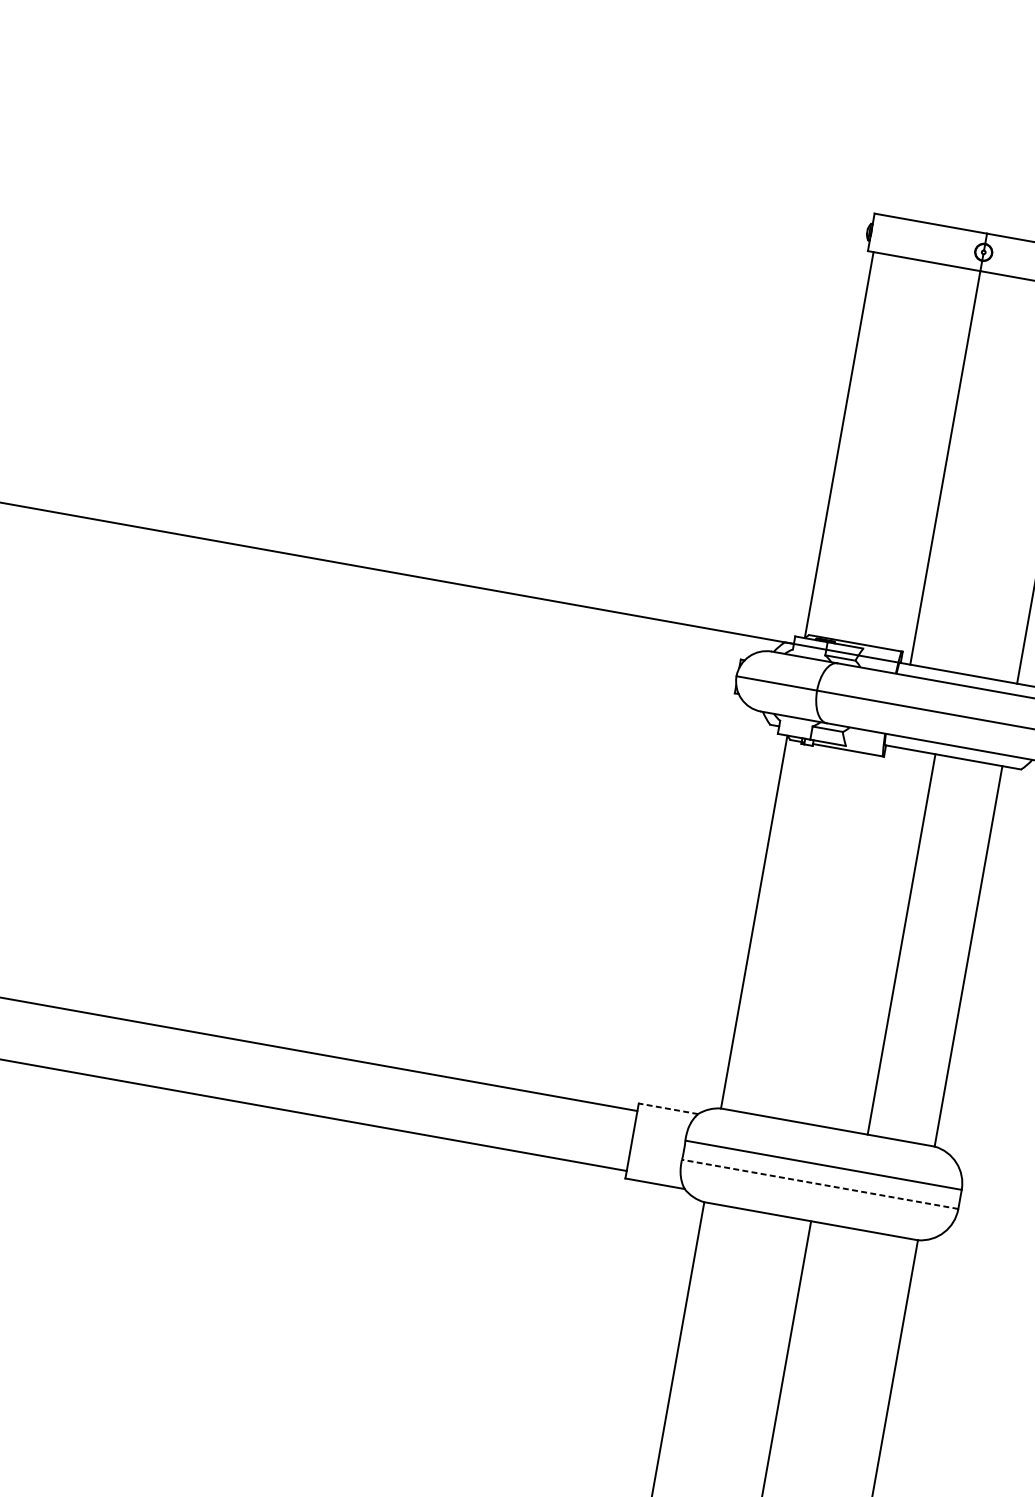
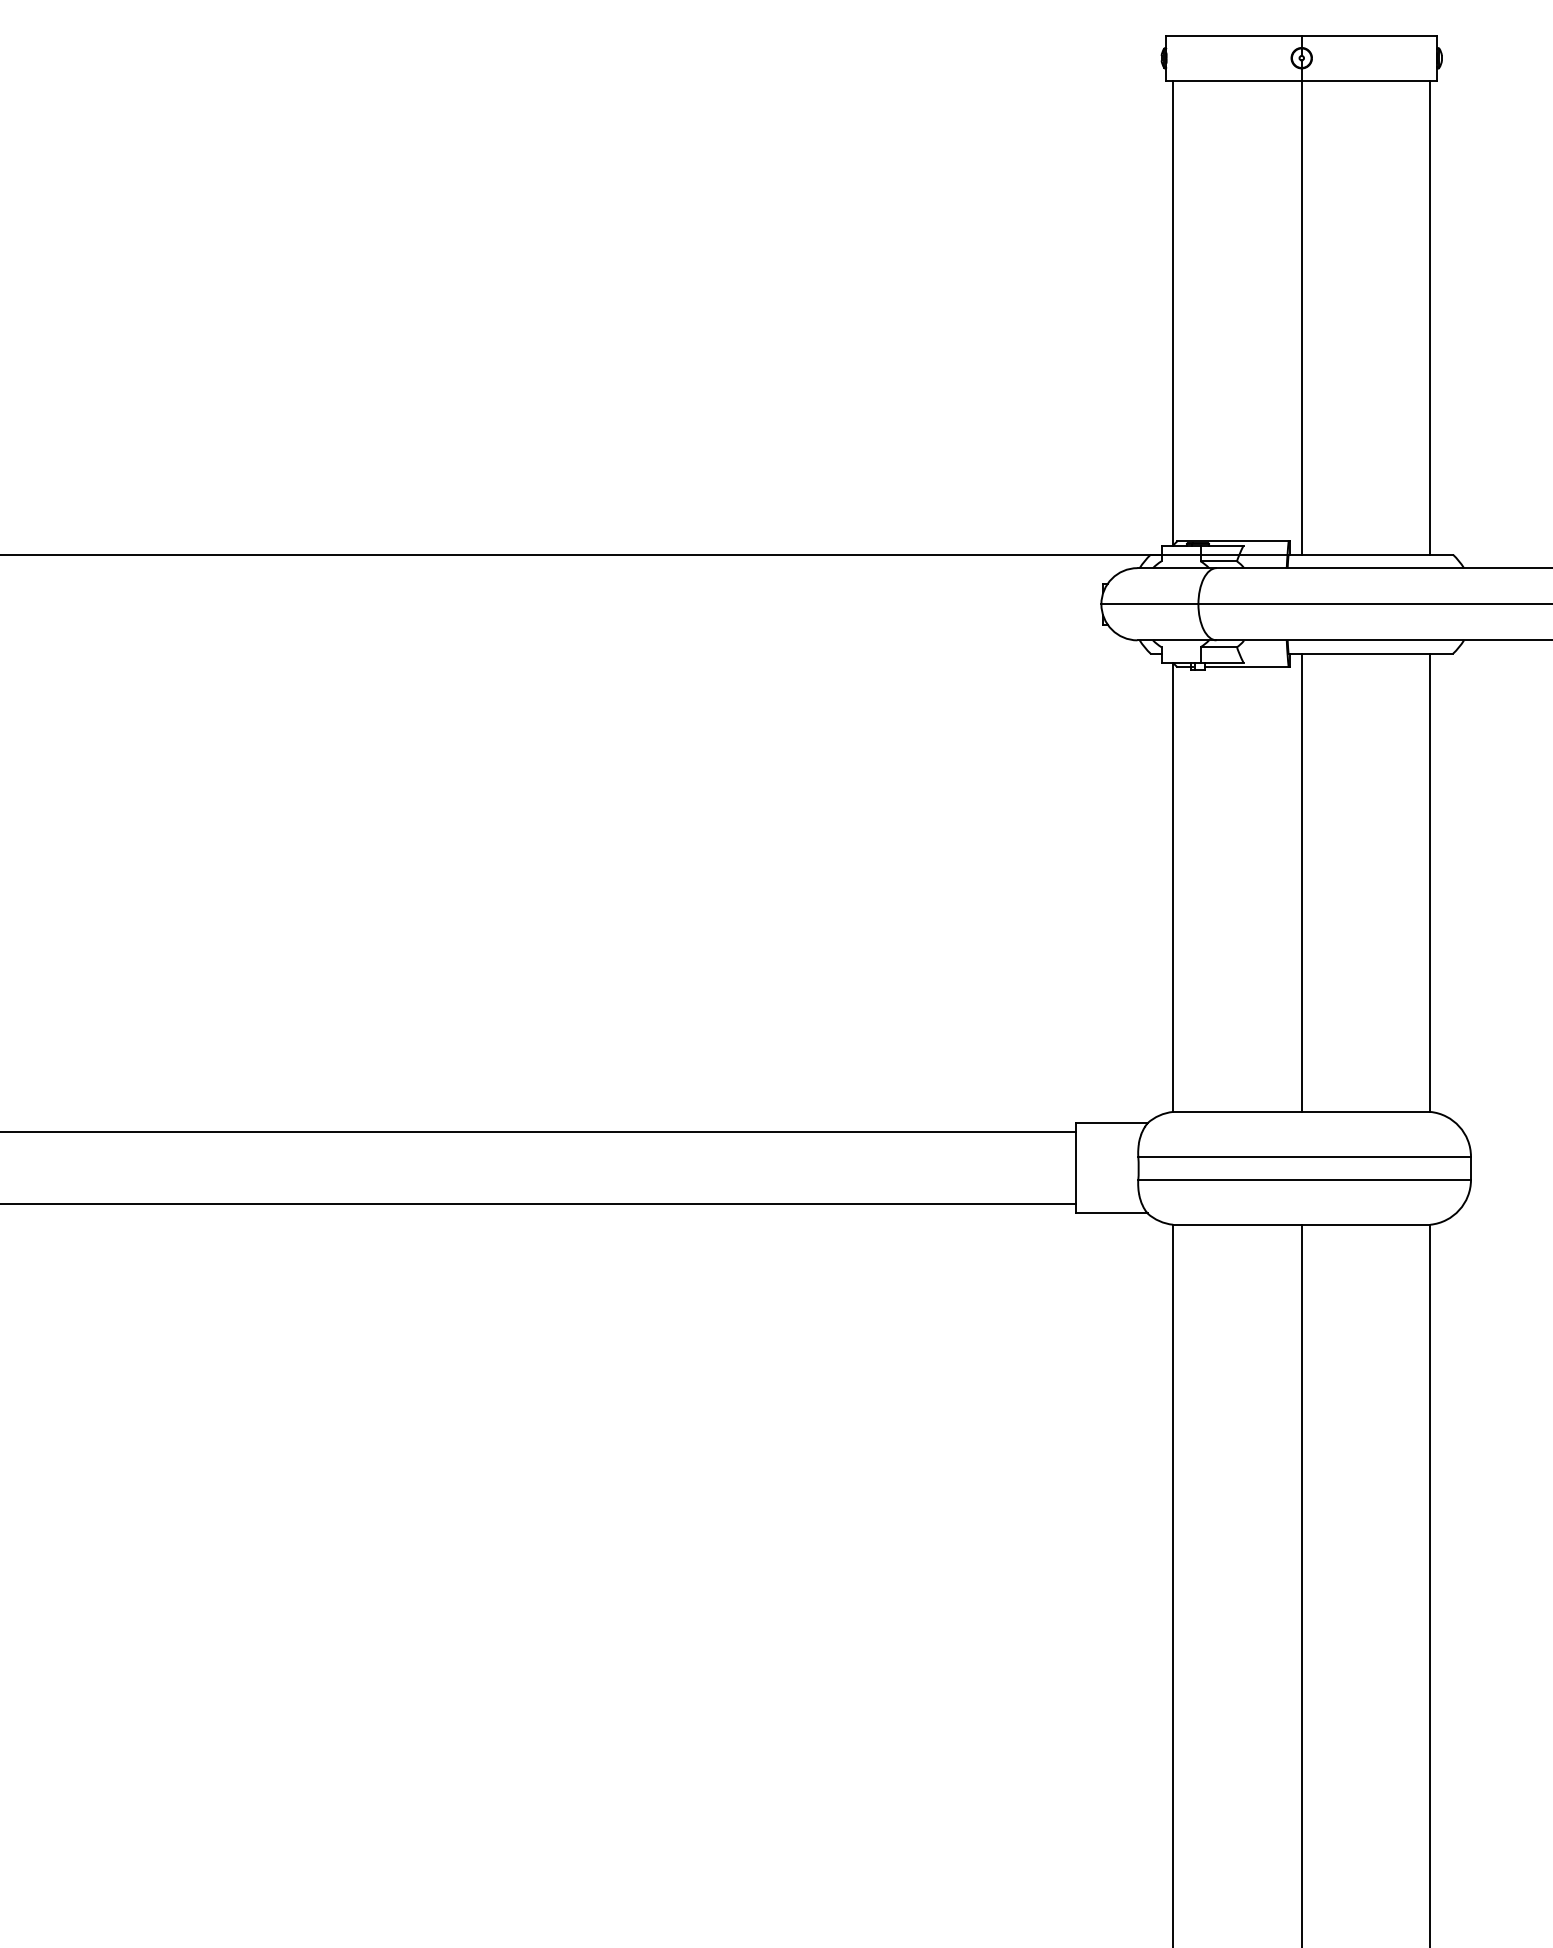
line: (901, 944) -> (1301, 882), moved
line: (668, 1109) -> (1111, 1123), dashed -> solid
line: (820, 1184) -> (1304, 1179), dashed -> solid

